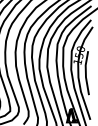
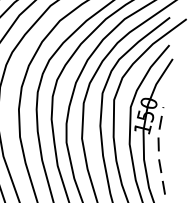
line: (85, 73) -> (158, 151), solid -> dashed

